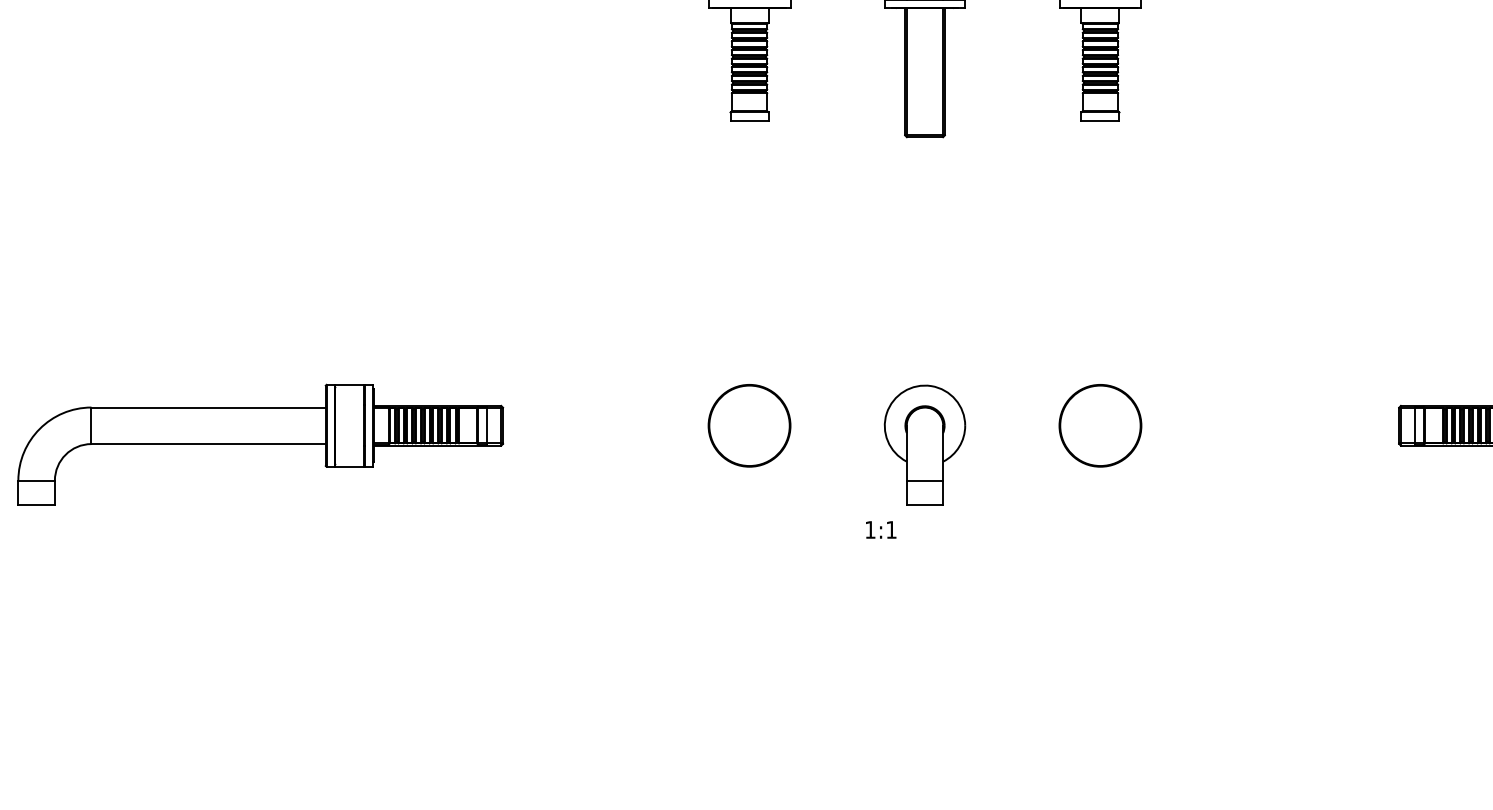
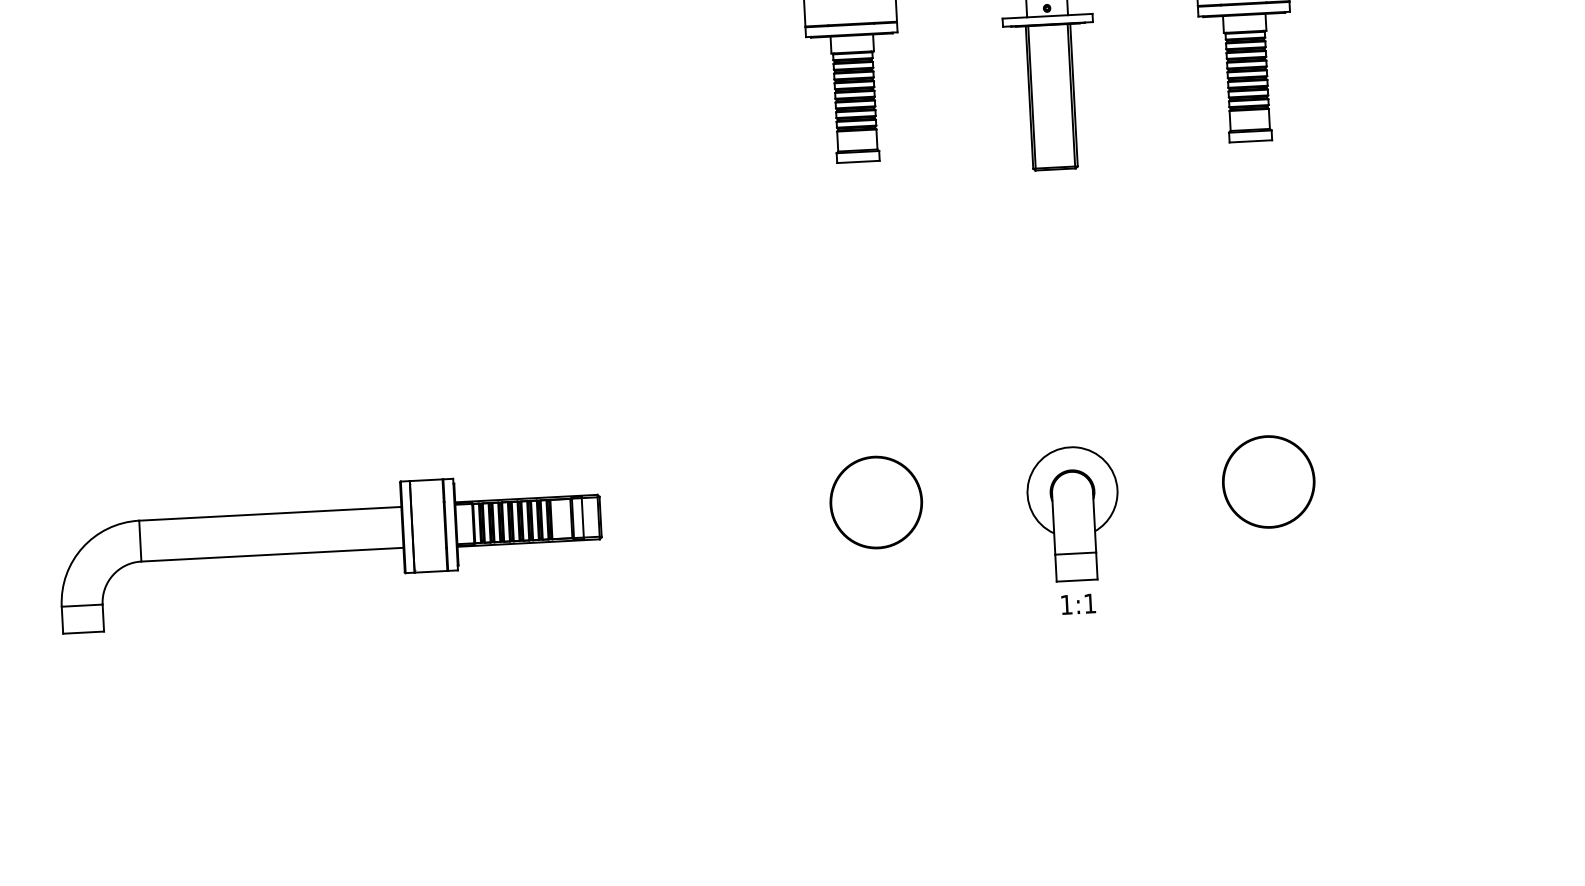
text: (881, 529) -> (1078, 603), moved

